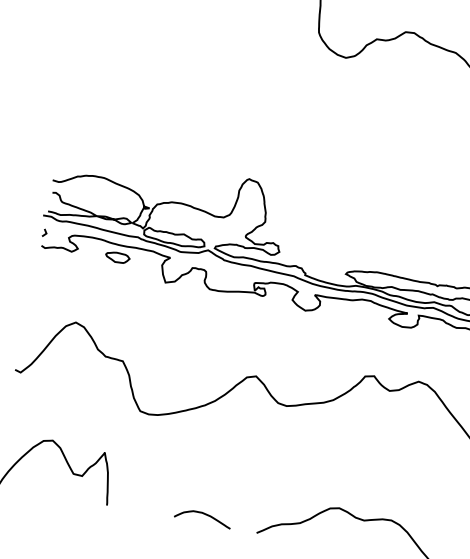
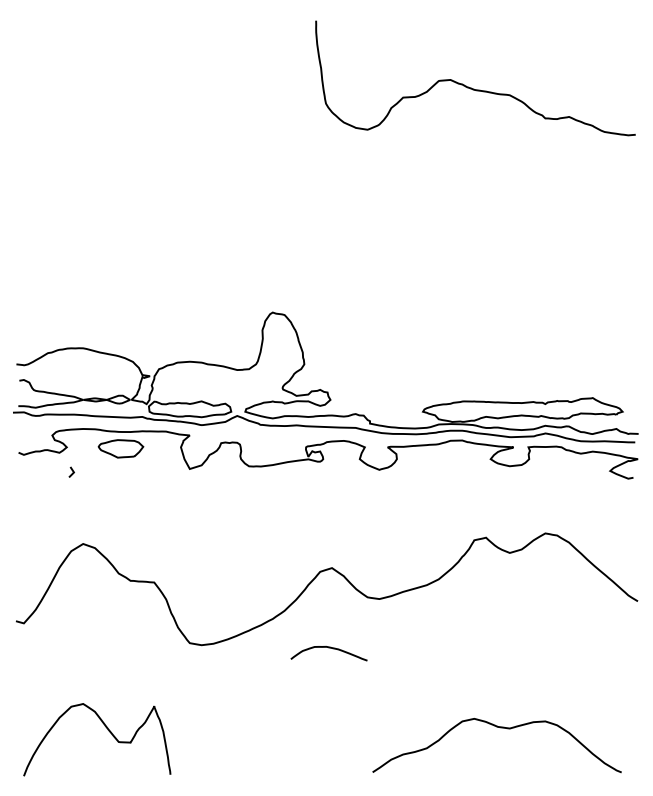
line: (44, 231) -> (71, 470), moved
part: (117, 257) -> (120, 448), size x1.4
curve: (203, 514) -> (328, 648), moved

